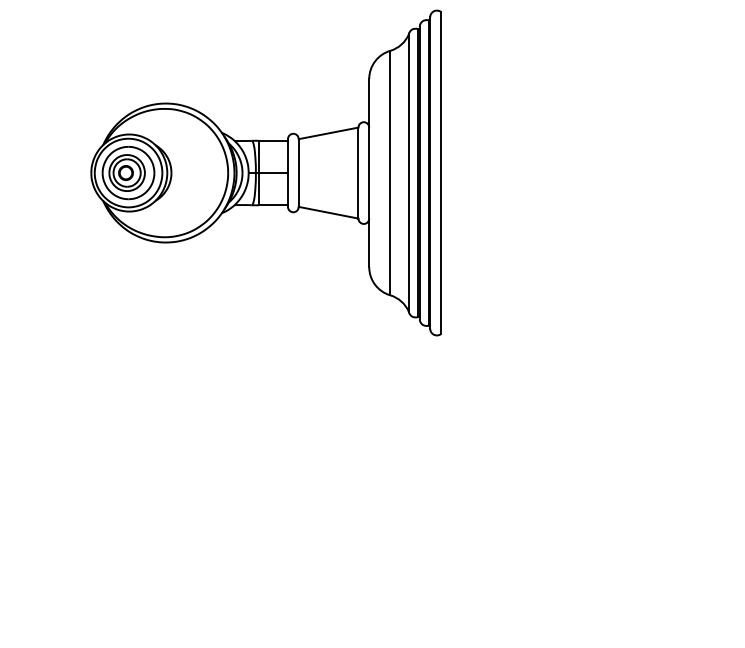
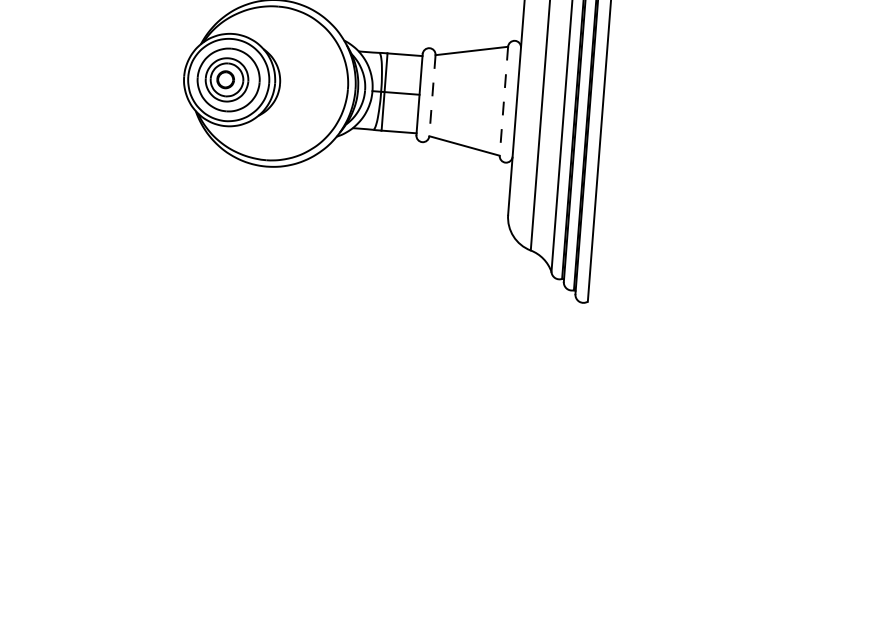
line: (298, 173) -> (432, 96), solid -> dashed
line: (358, 173) -> (503, 101), solid -> dashed

